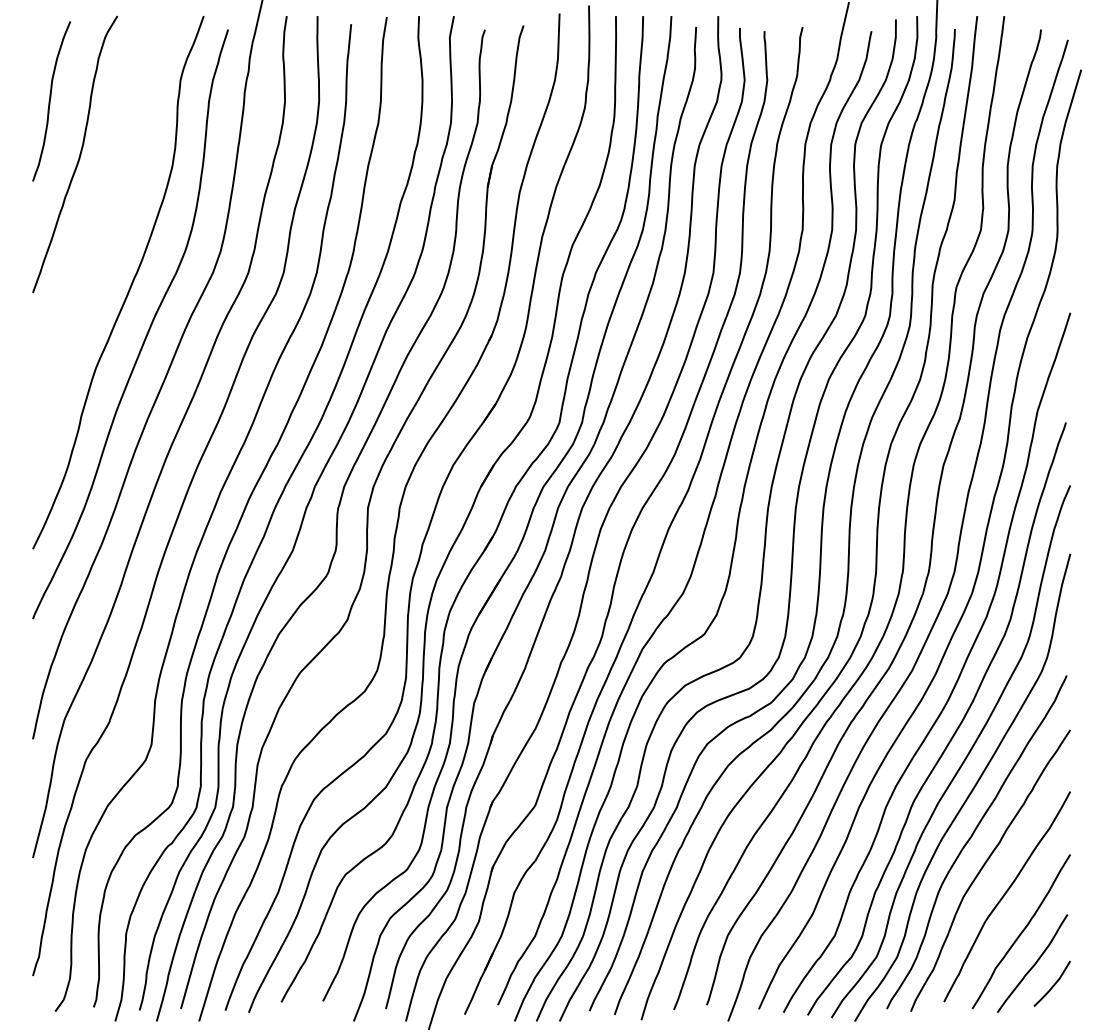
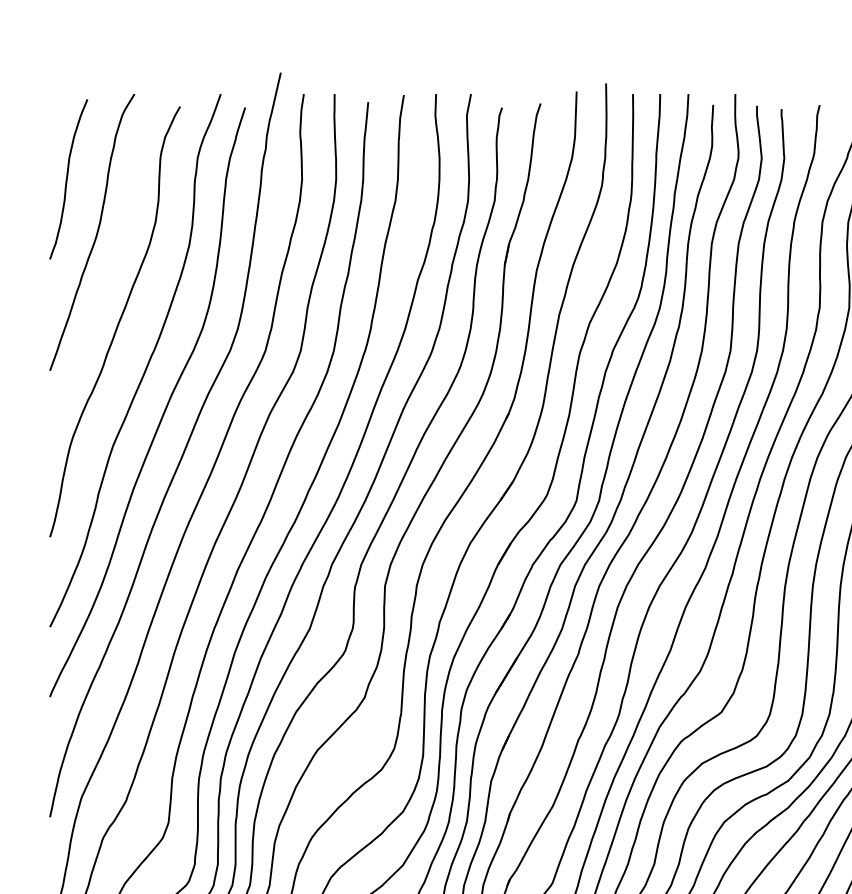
curve: (100, 245) -> (117, 323), added

